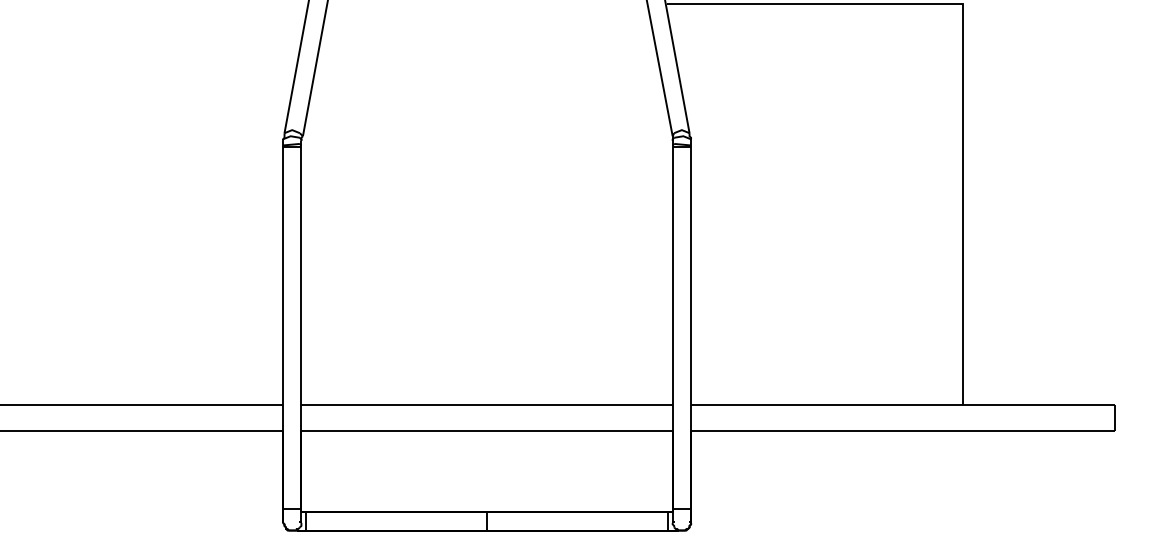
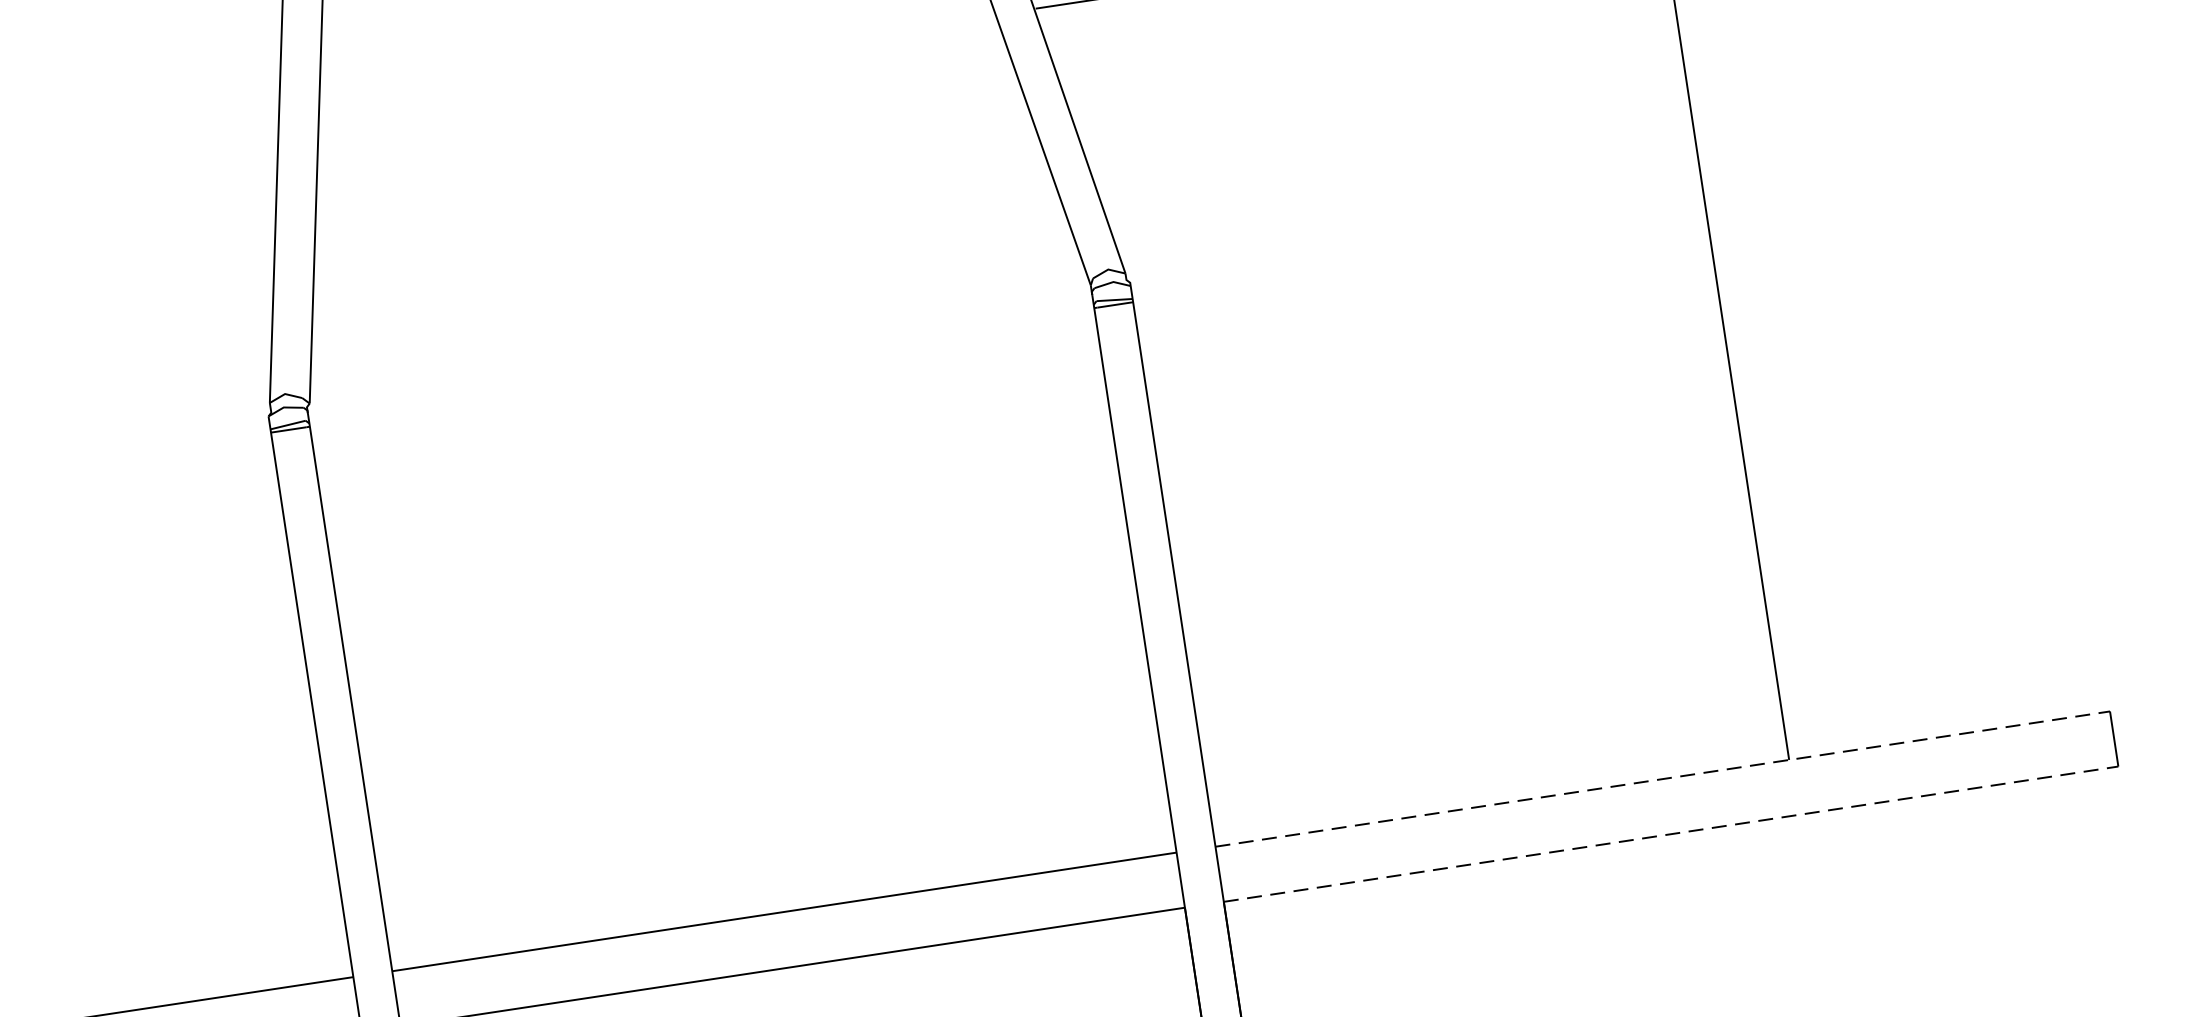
line: (902, 404) -> (1662, 778), solid -> dashed
line: (902, 430) -> (1670, 833), solid -> dashed

